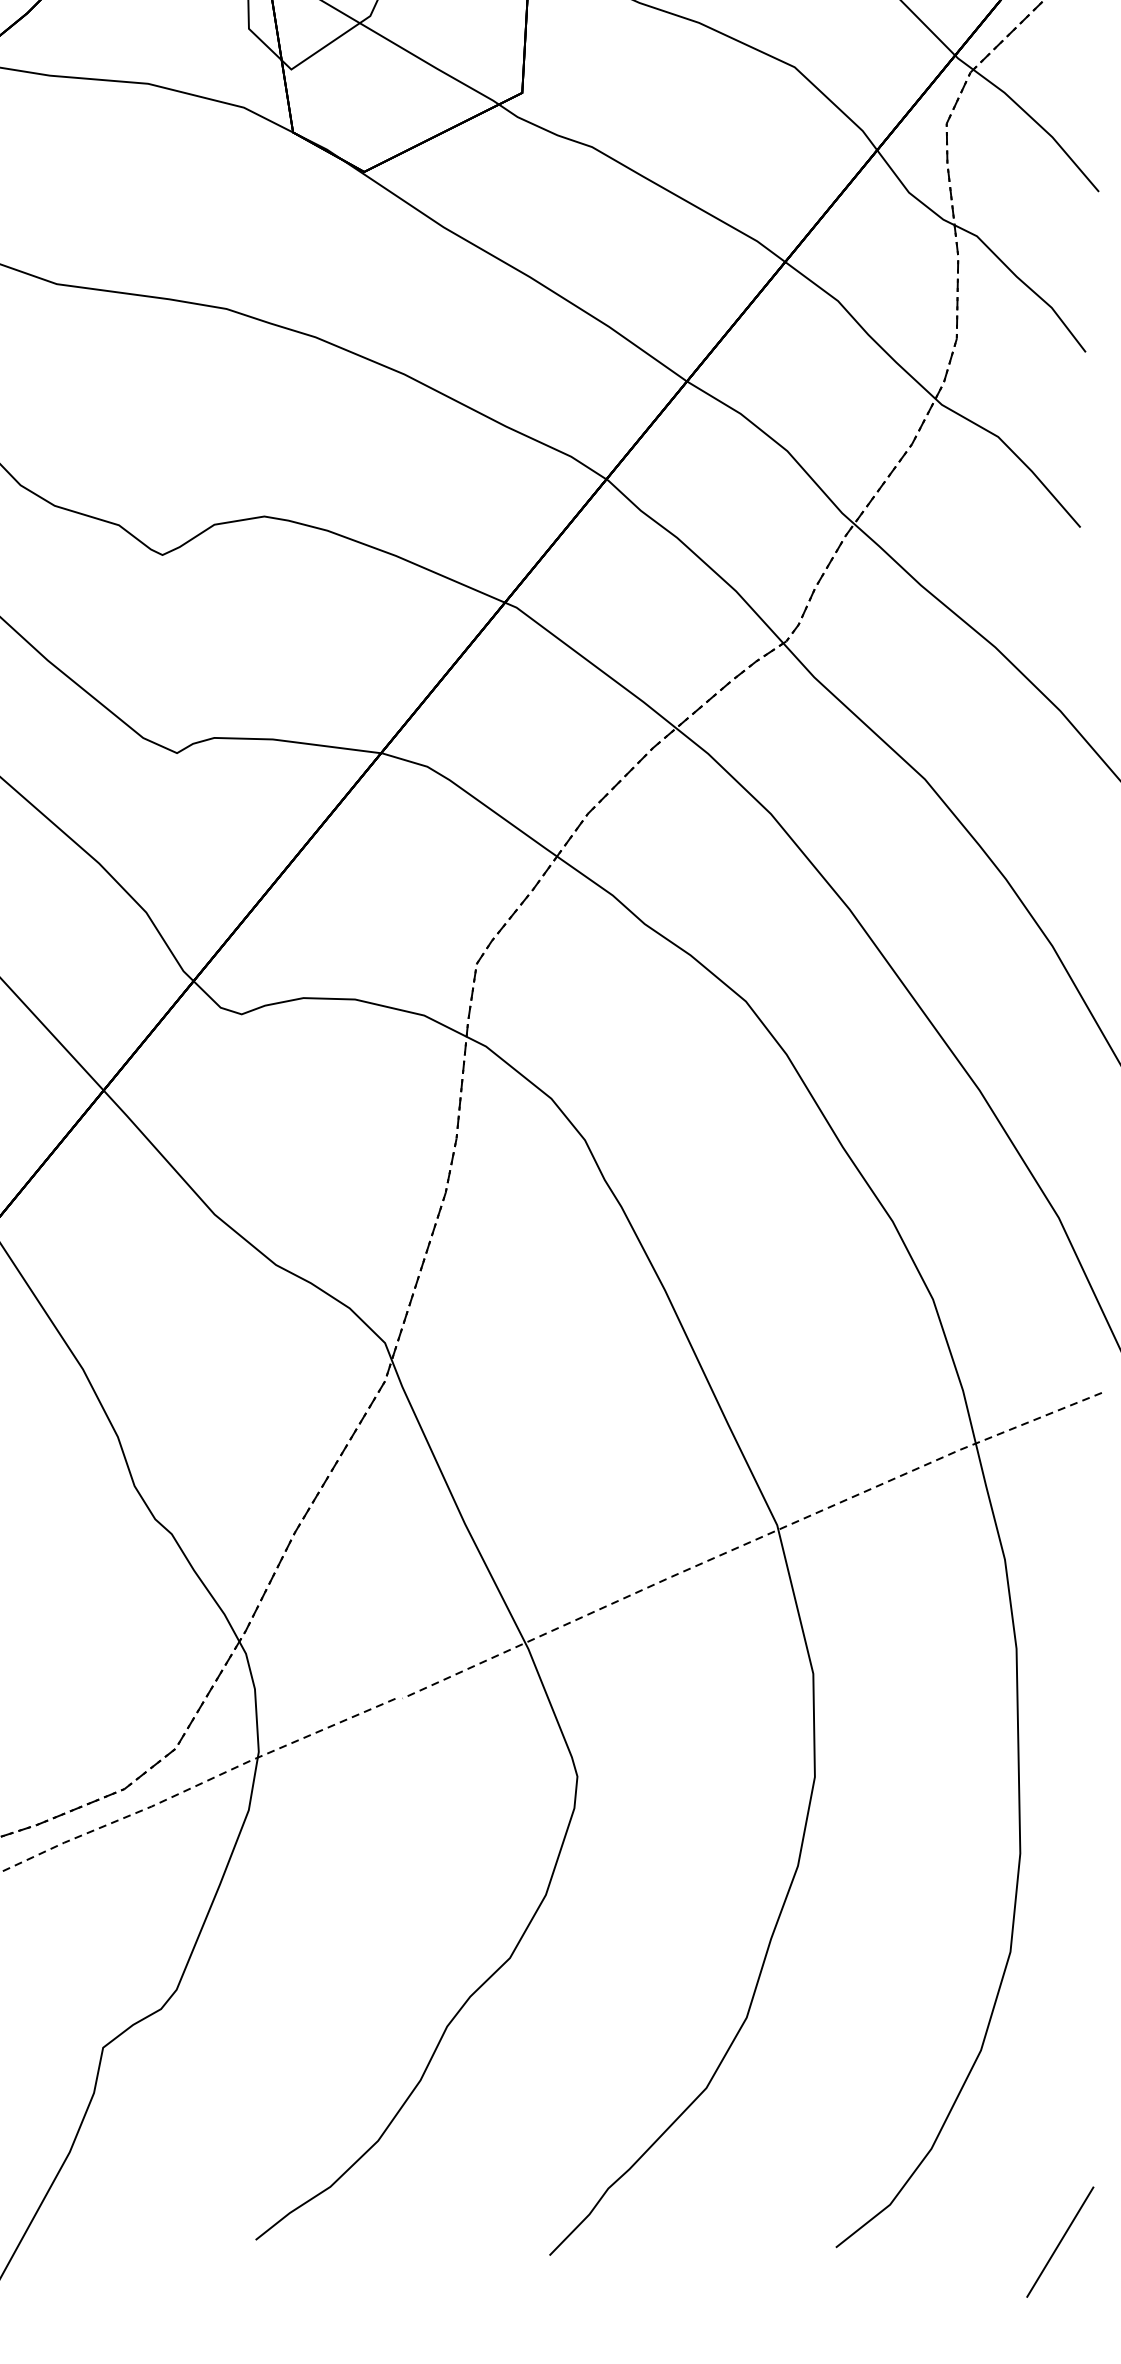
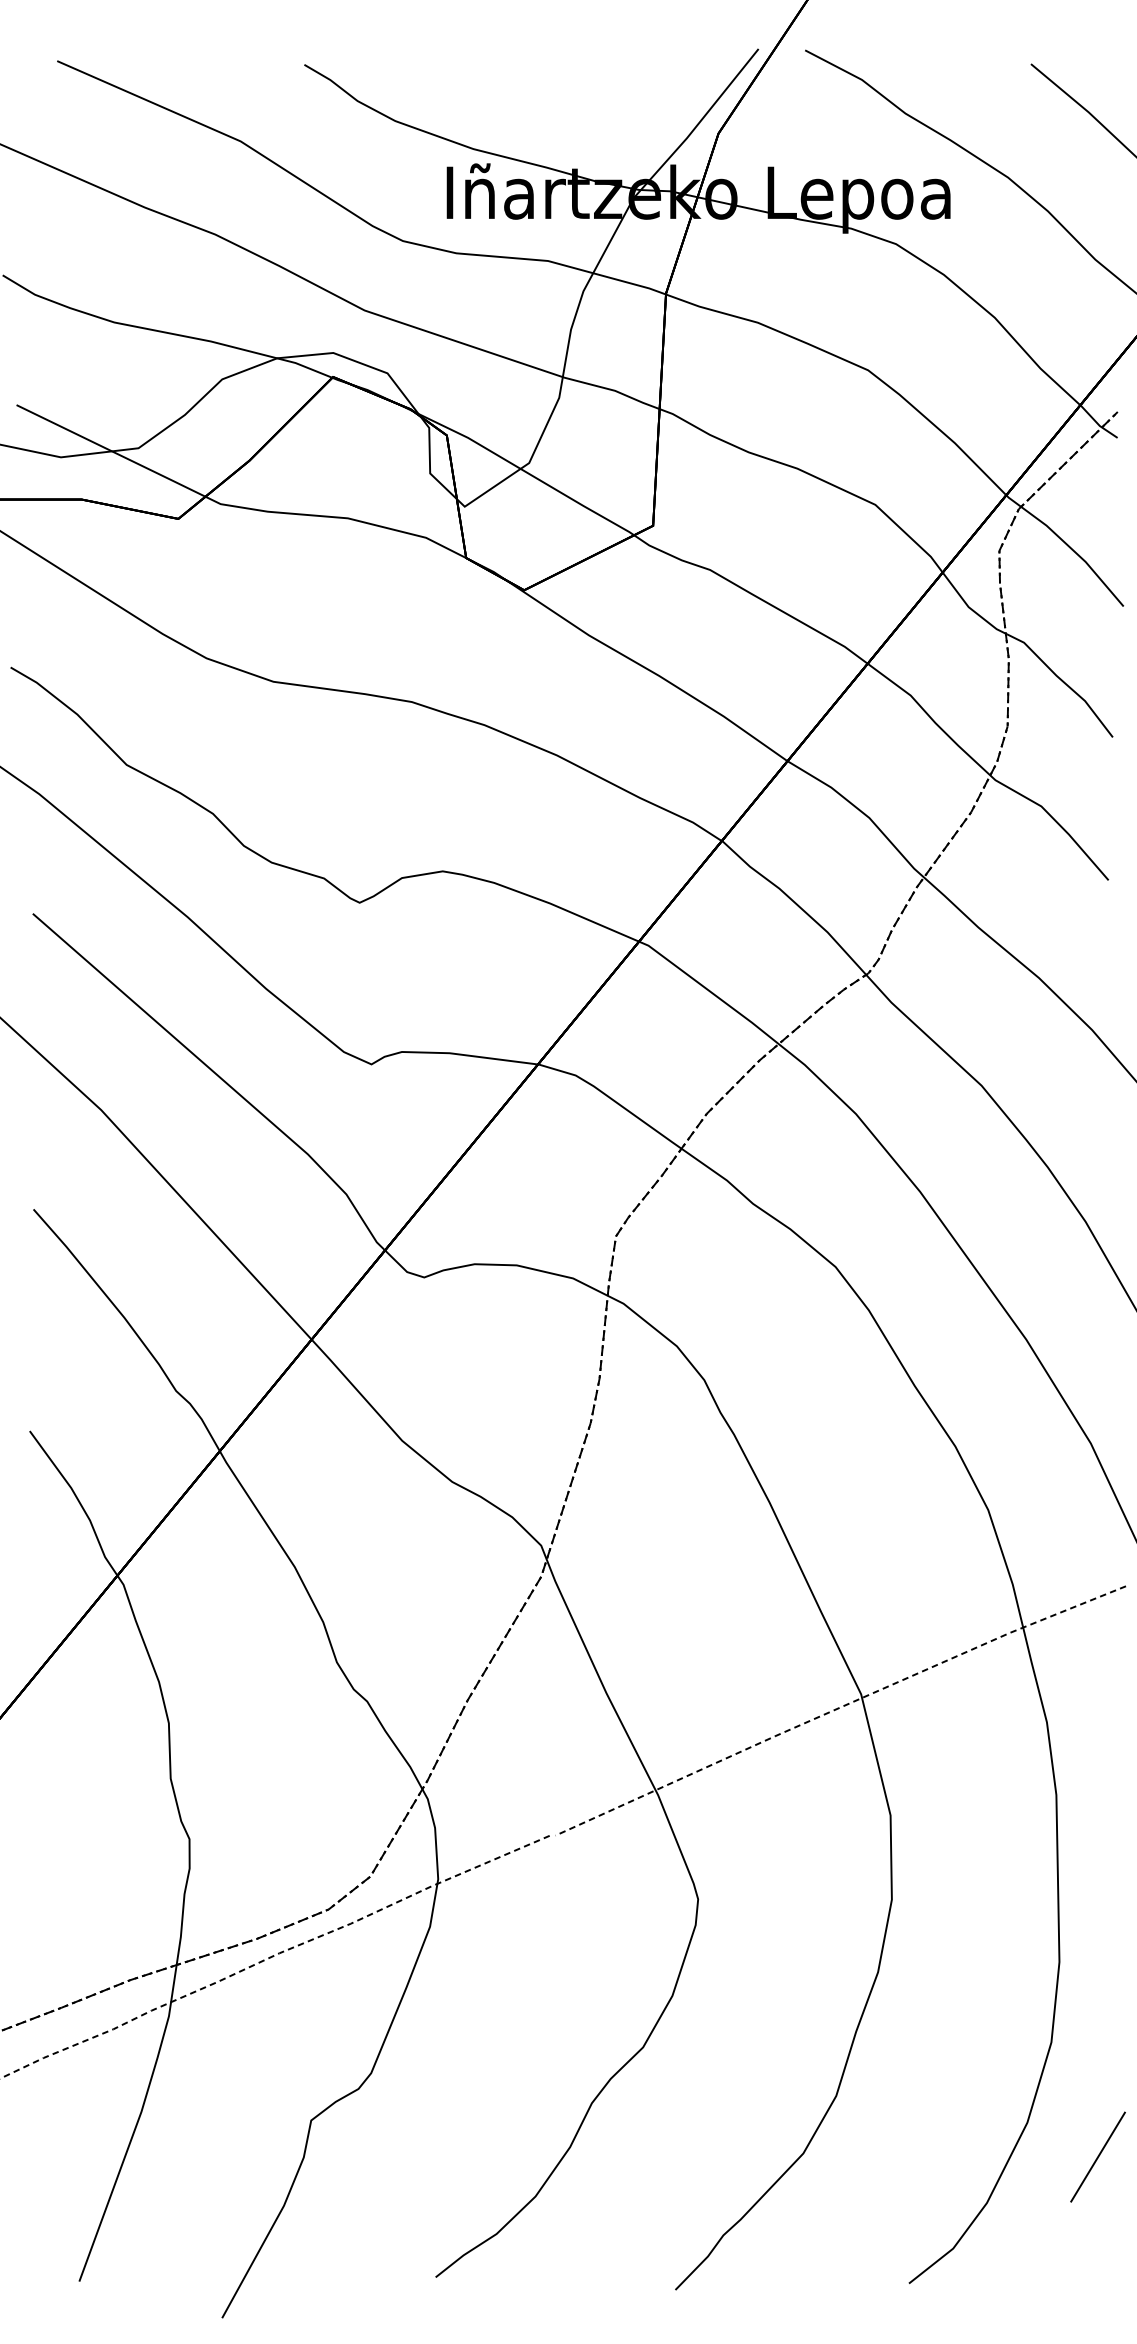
line: (1059, 2241) -> (1097, 2156), moved

